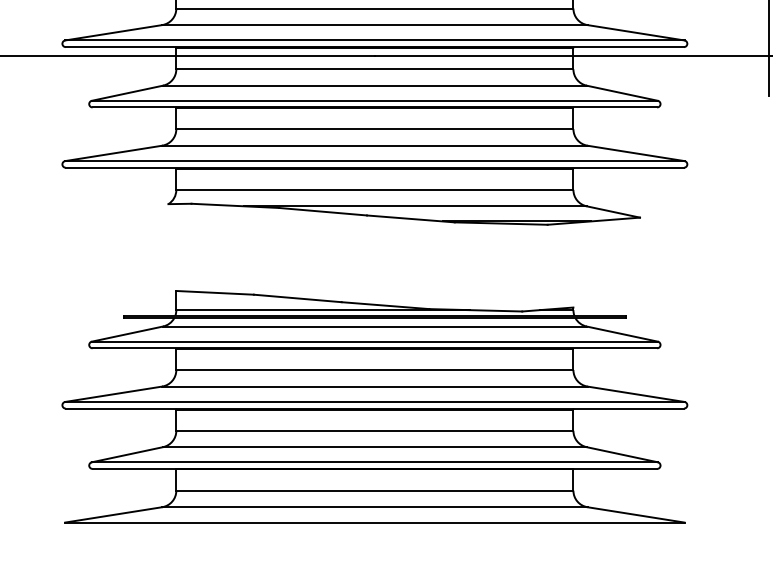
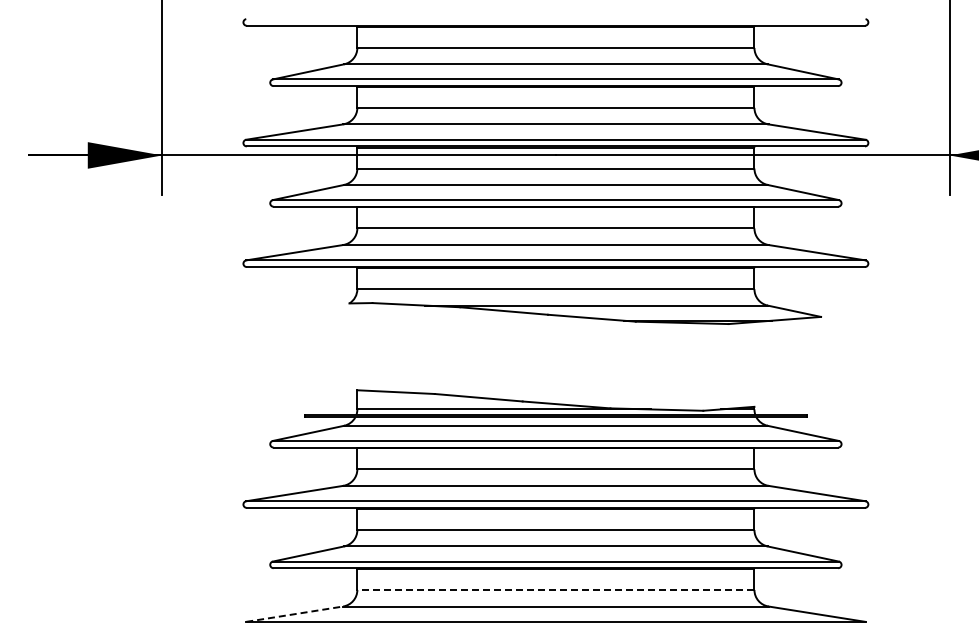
line: (374, 490) -> (555, 589), solid -> dashed
line: (114, 515) -> (295, 614), solid -> dashed

